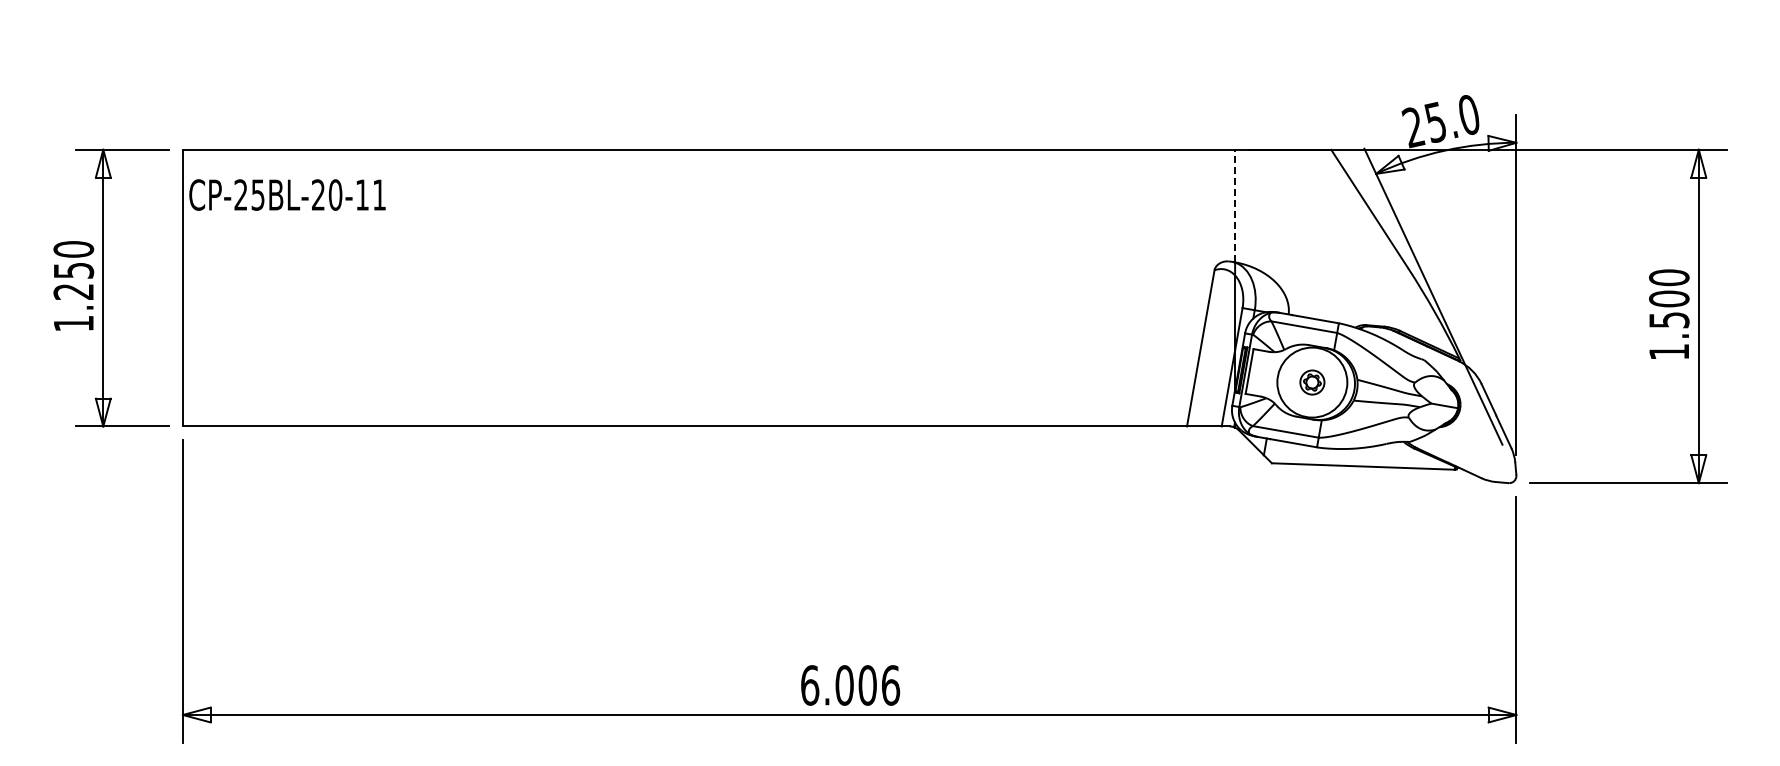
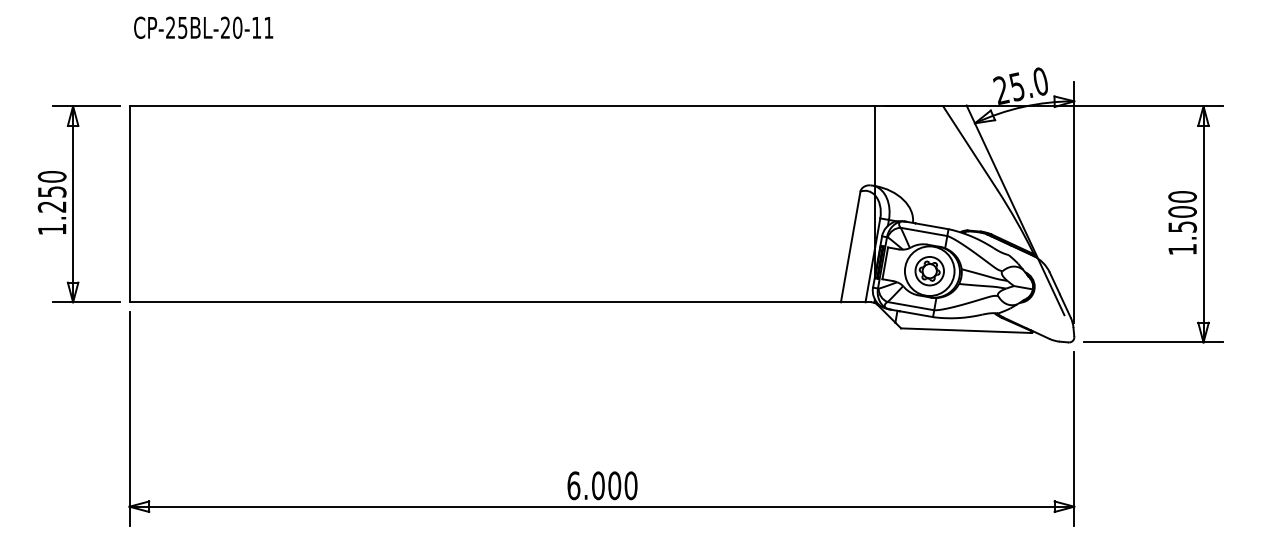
text: (287, 194) -> (203, 27), moved
line: (1235, 205) -> (875, 145), dashed -> solid
part: (1312, 382) -> (929, 271), size x1.67
text: (890, 685) -> (630, 485), 6.006 -> 6.000

